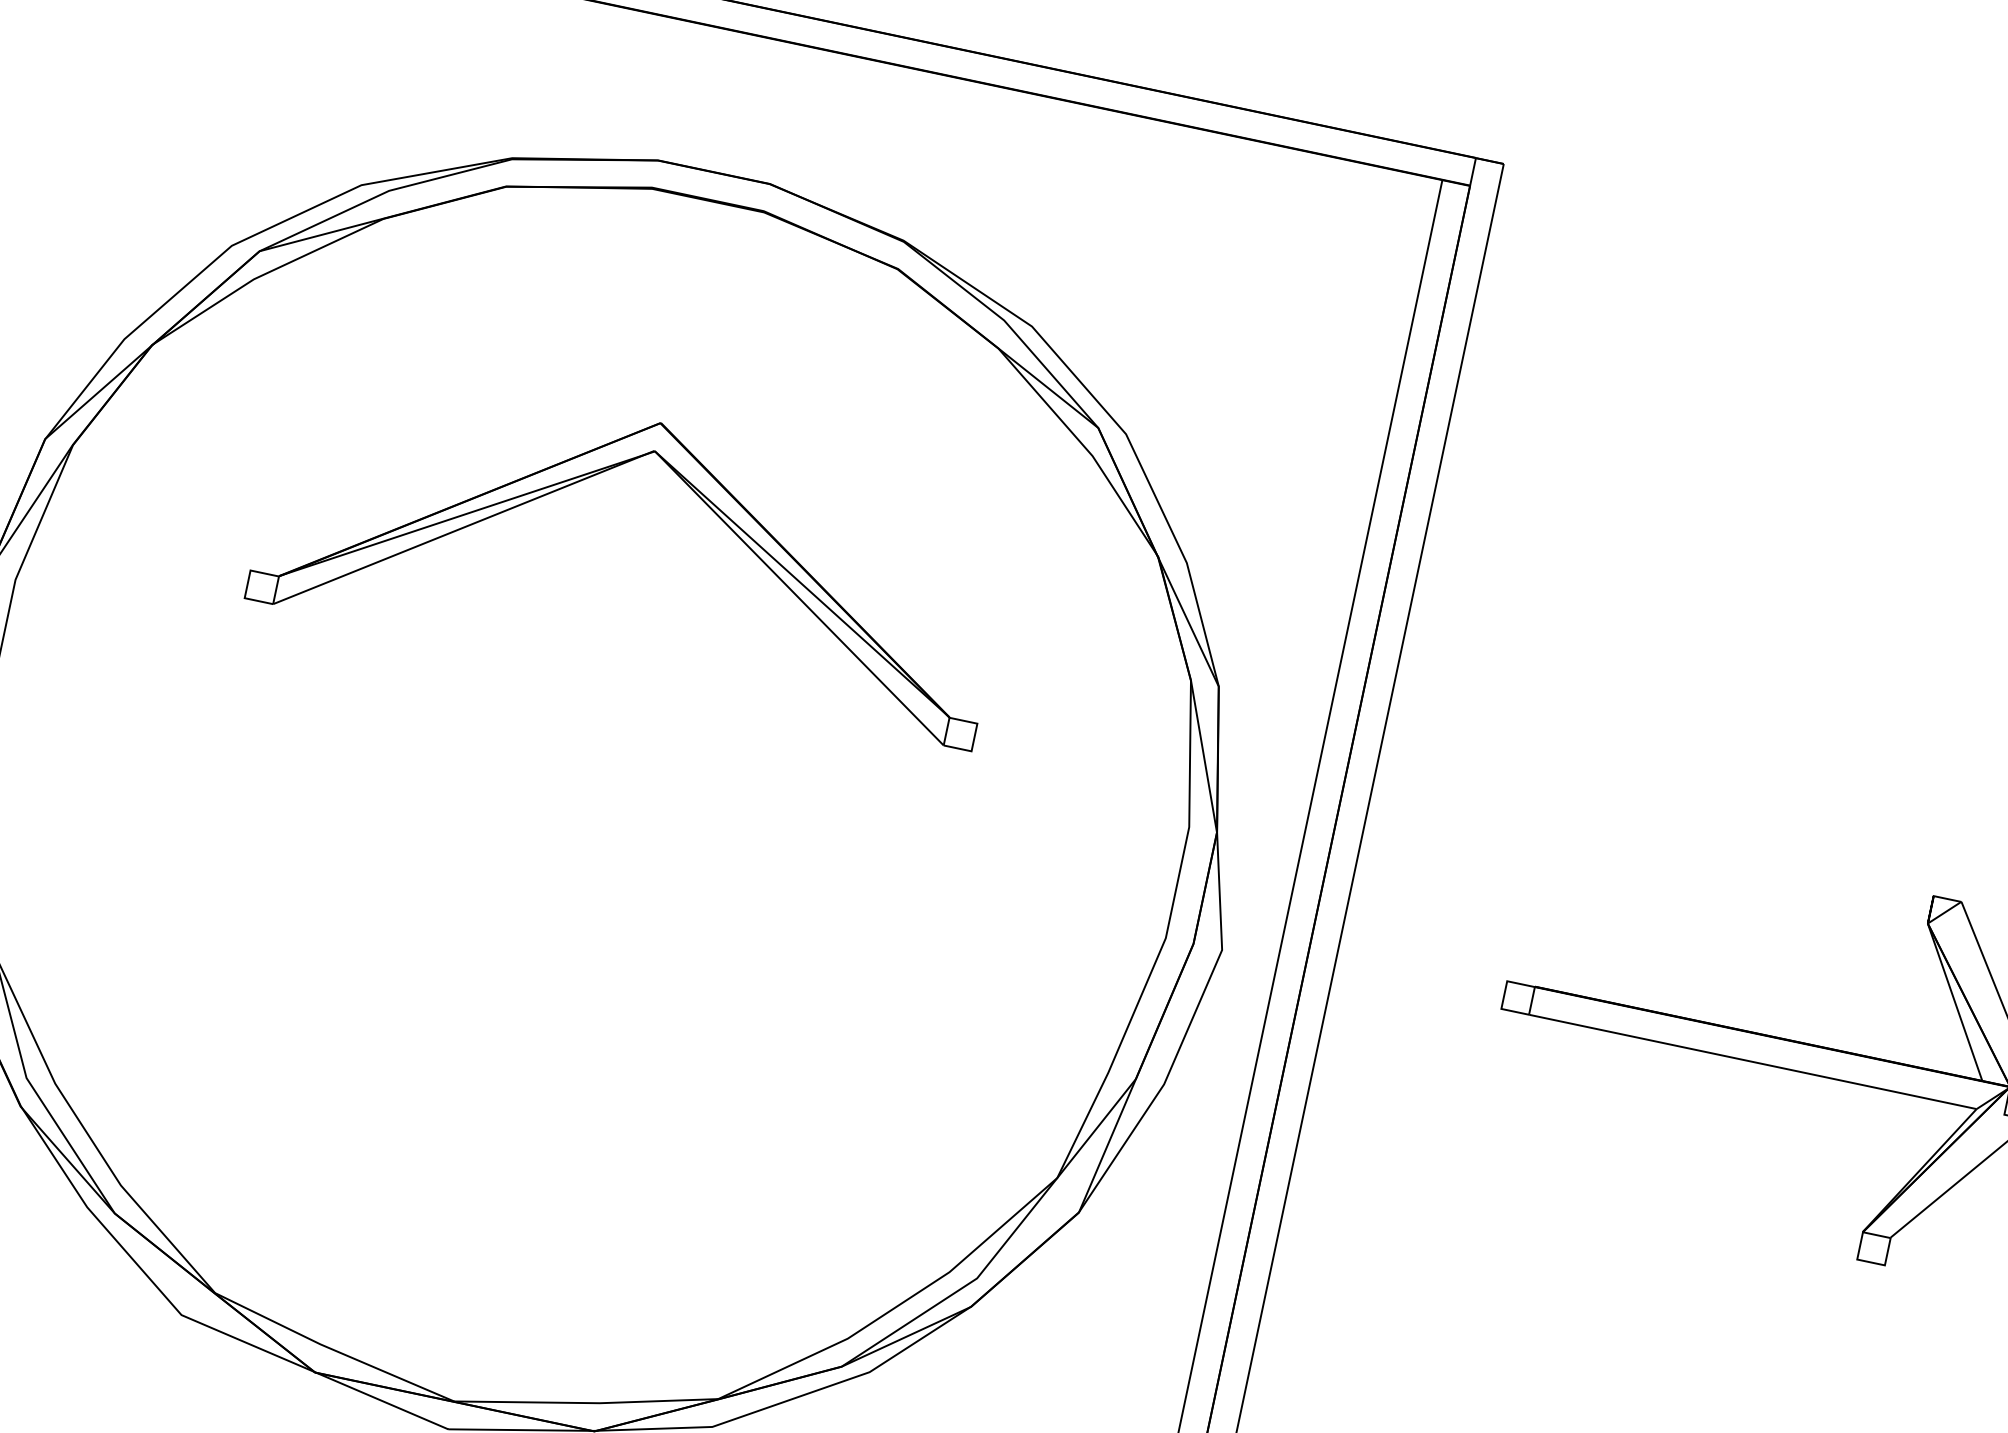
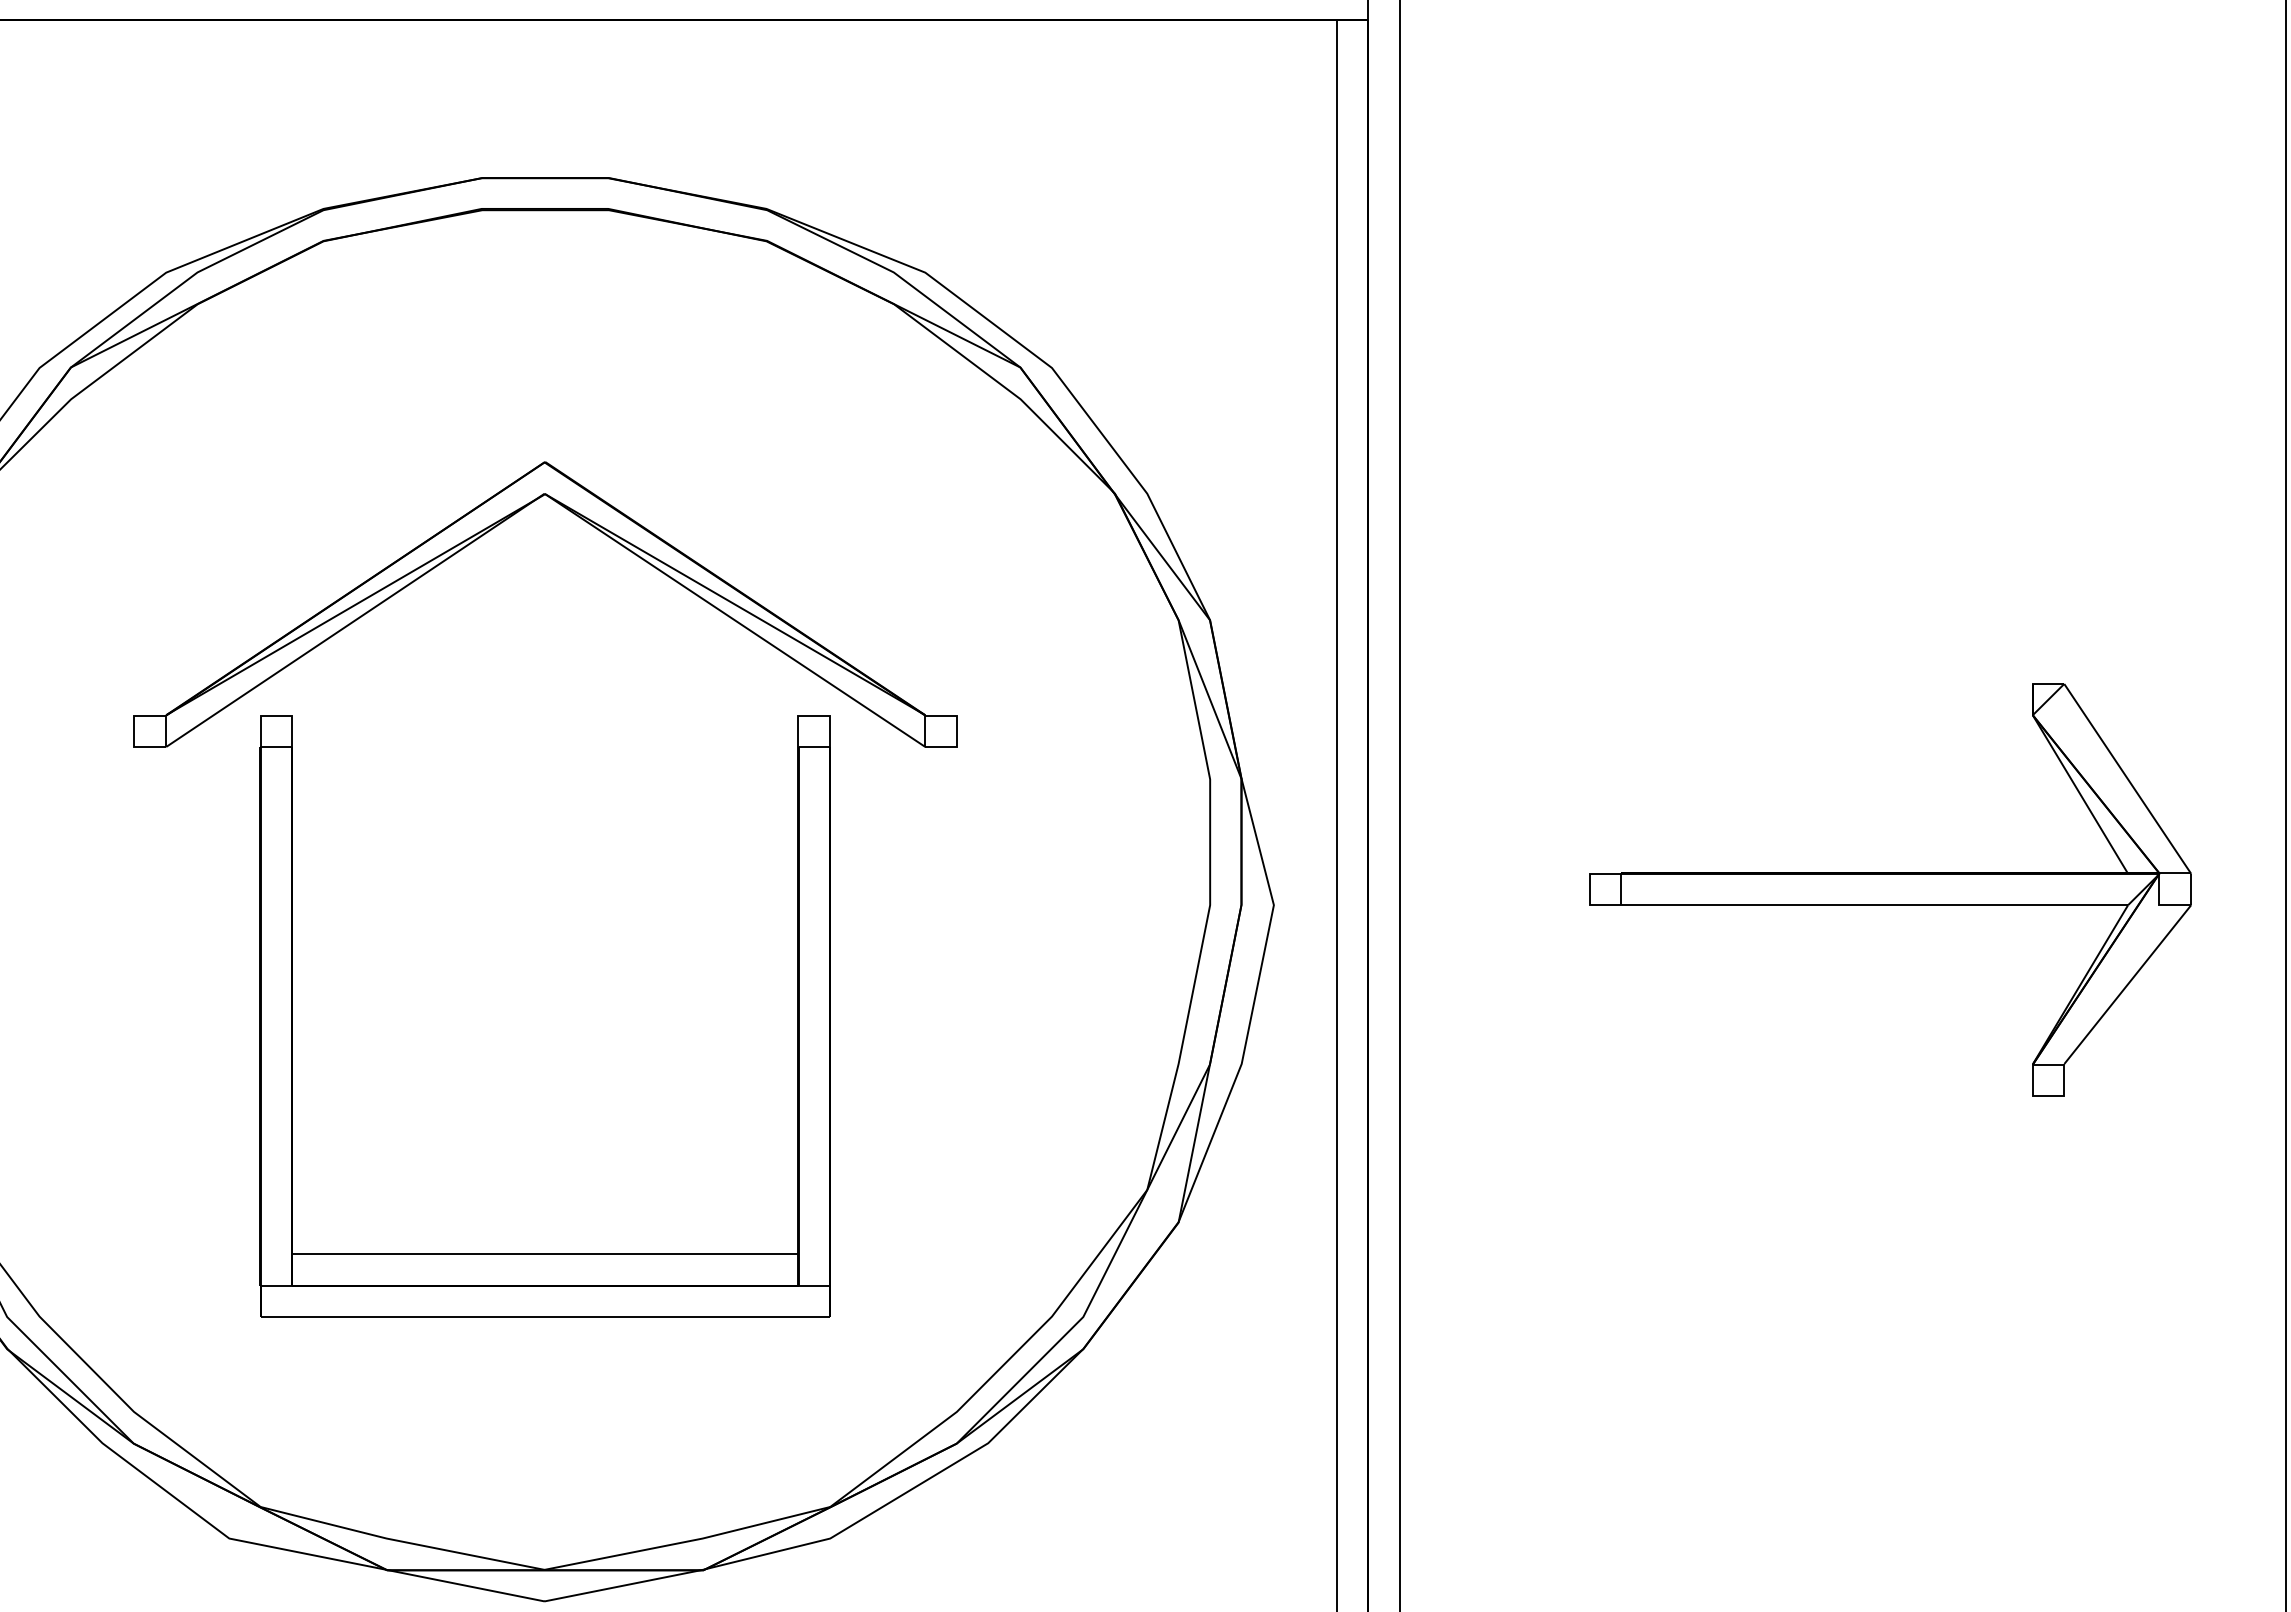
part: (513, 1121) -> (544, 1253), added

